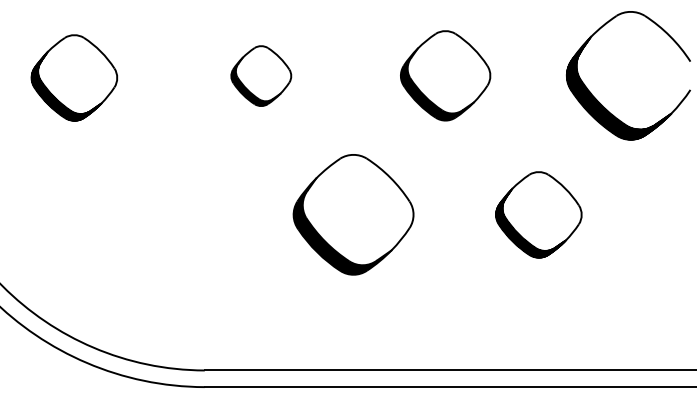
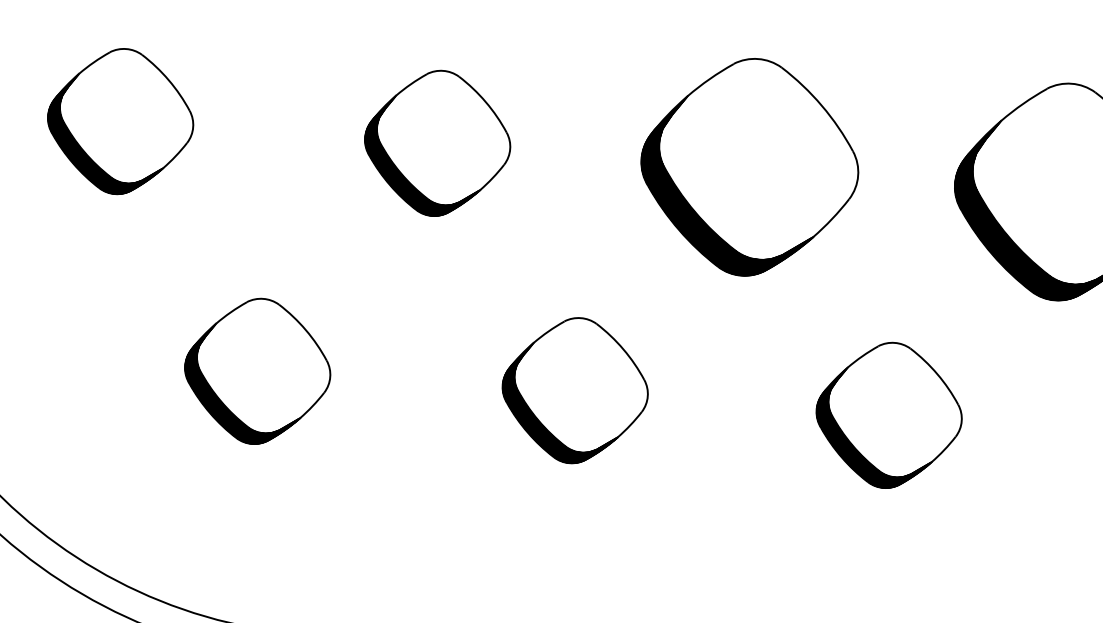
part: (260, 75) -> (436, 142), size x1.43
part: (445, 75) -> (749, 166), size x1.43
part: (353, 214) -> (575, 390), size x0.71
part: (165, 217) -> (256, 370), added

